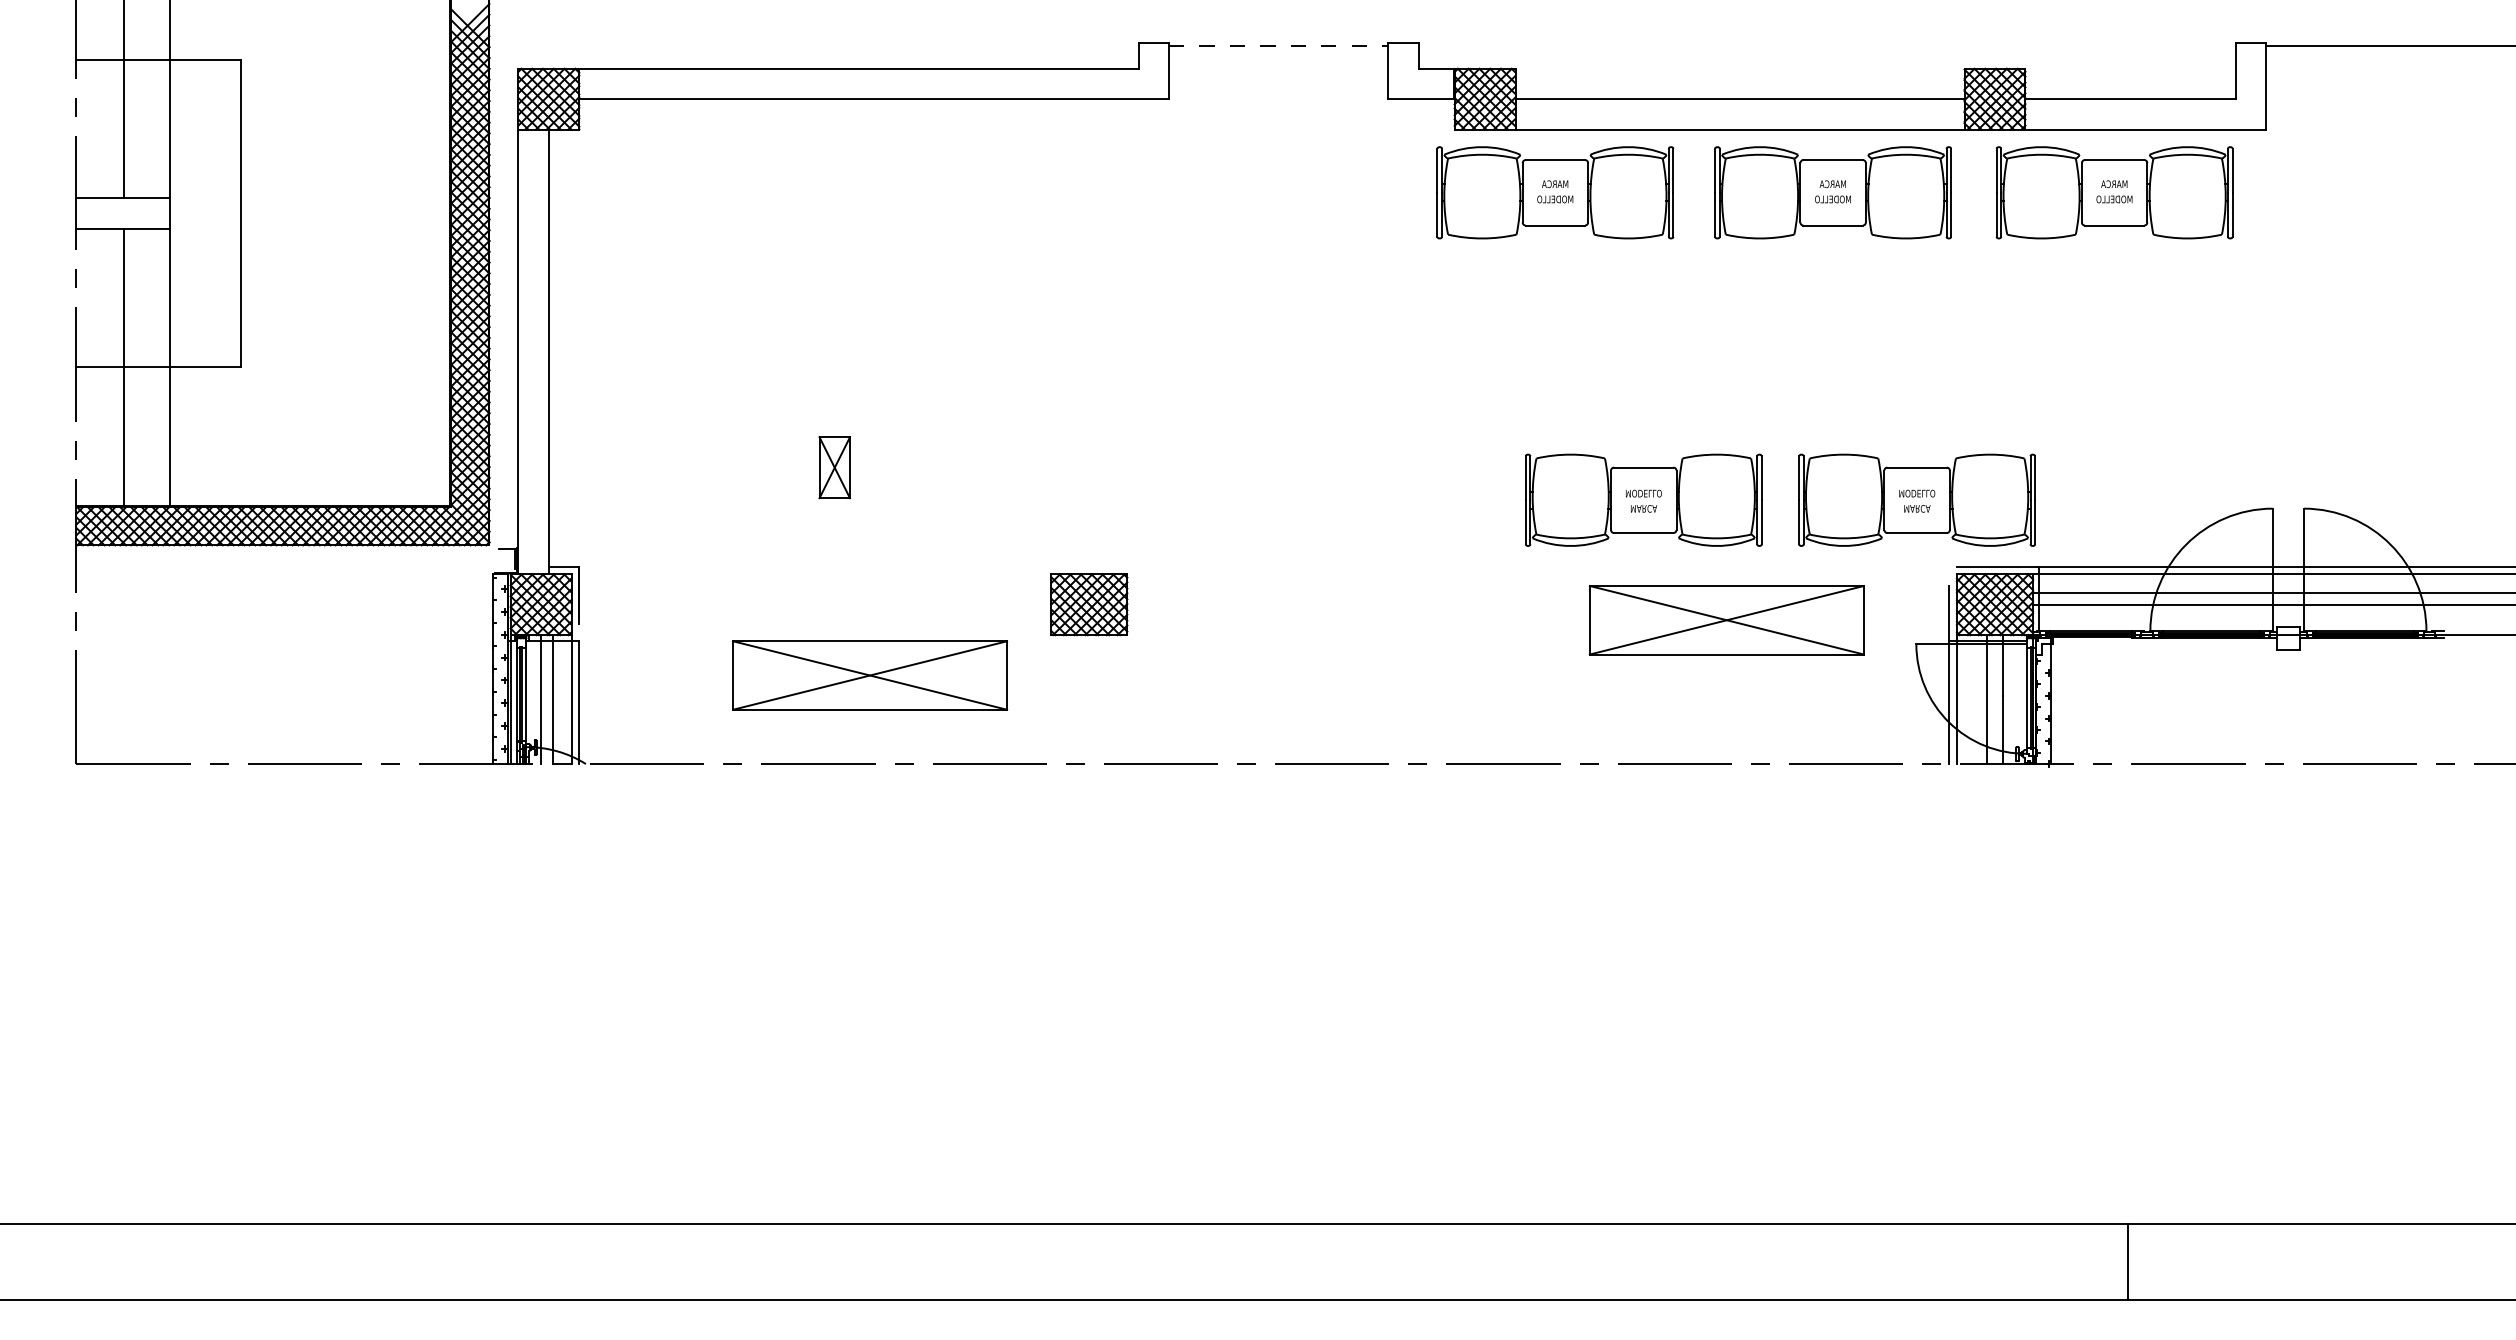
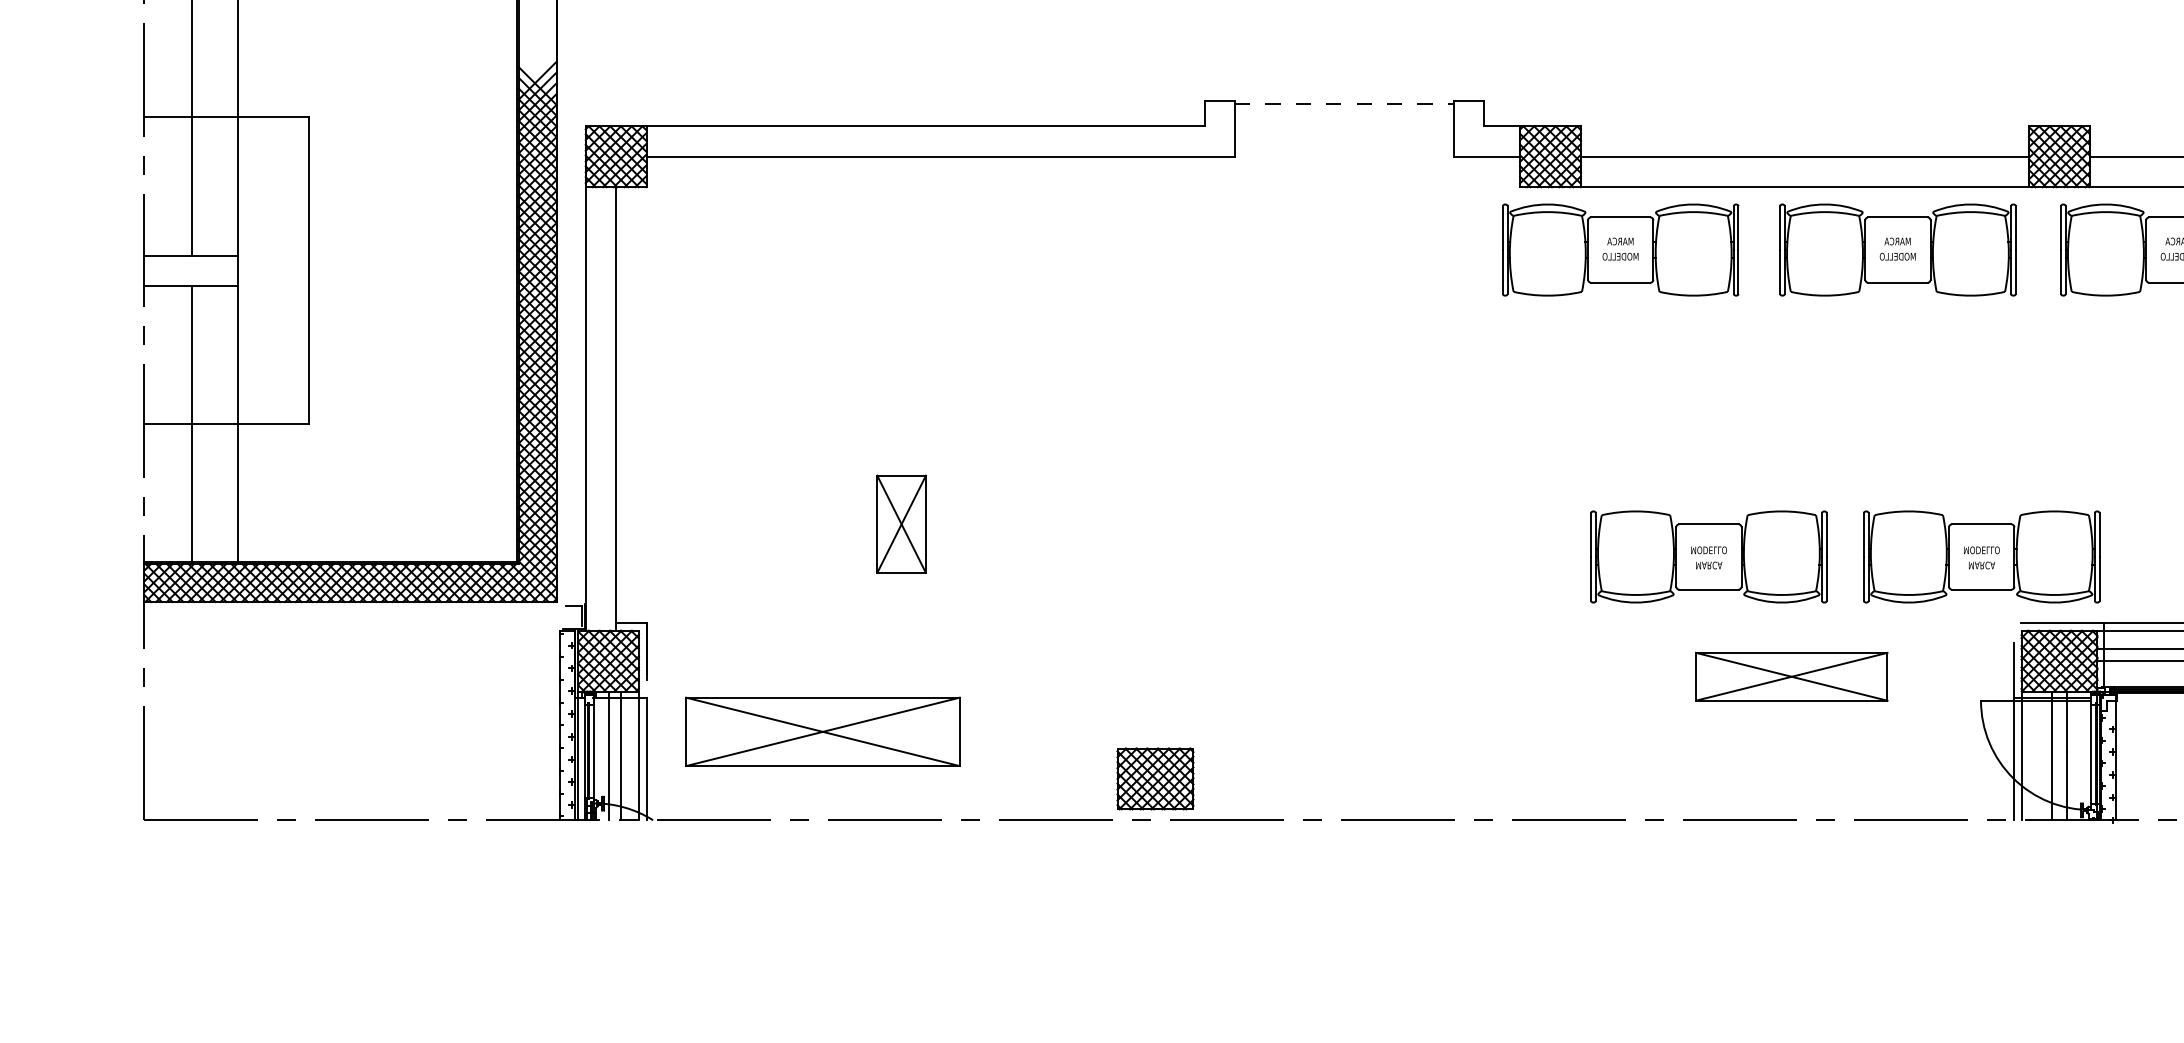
part: (834, 467) -> (901, 524), size x1.6
part: (1089, 604) -> (1155, 778), moved
part: (1726, 620) -> (1791, 676), size x0.7
part: (870, 675) -> (823, 731), moved

